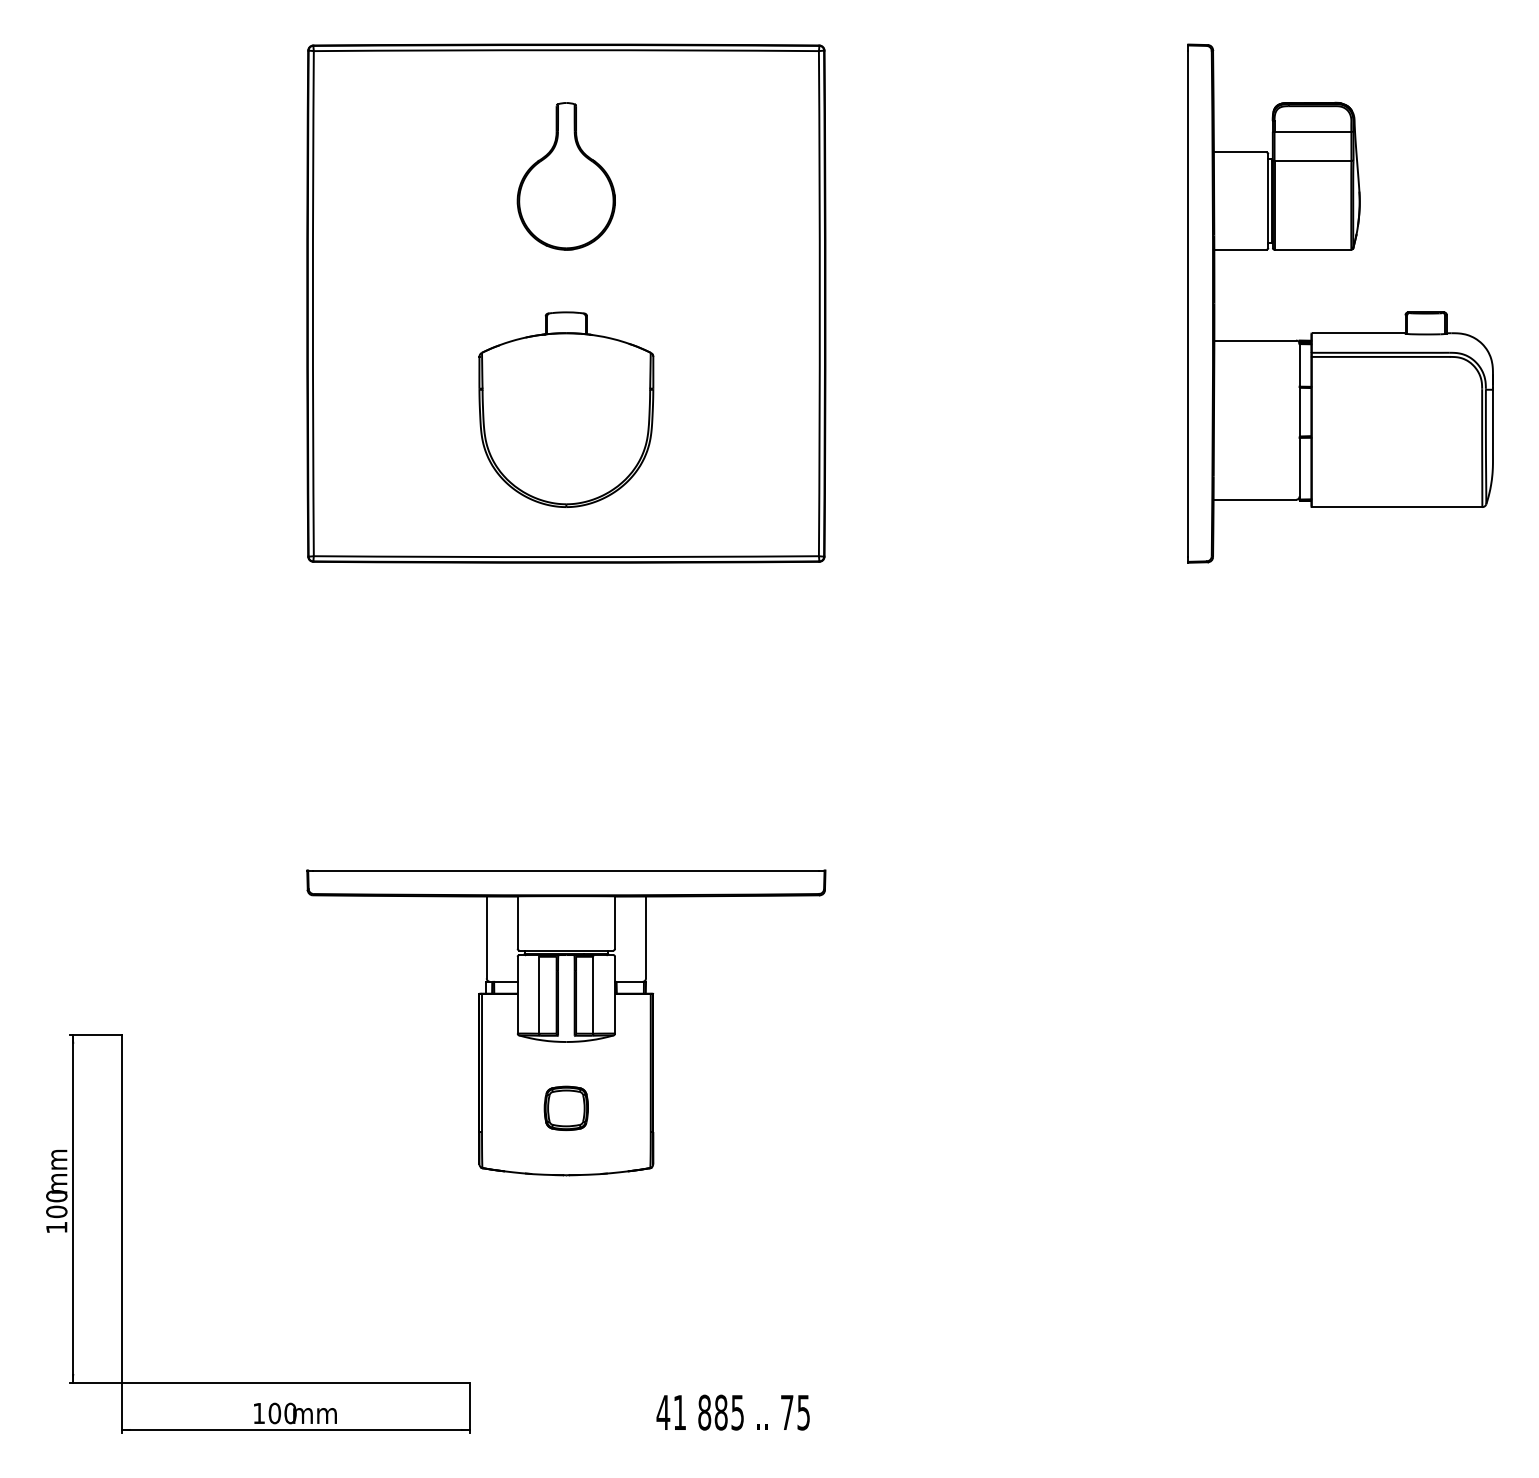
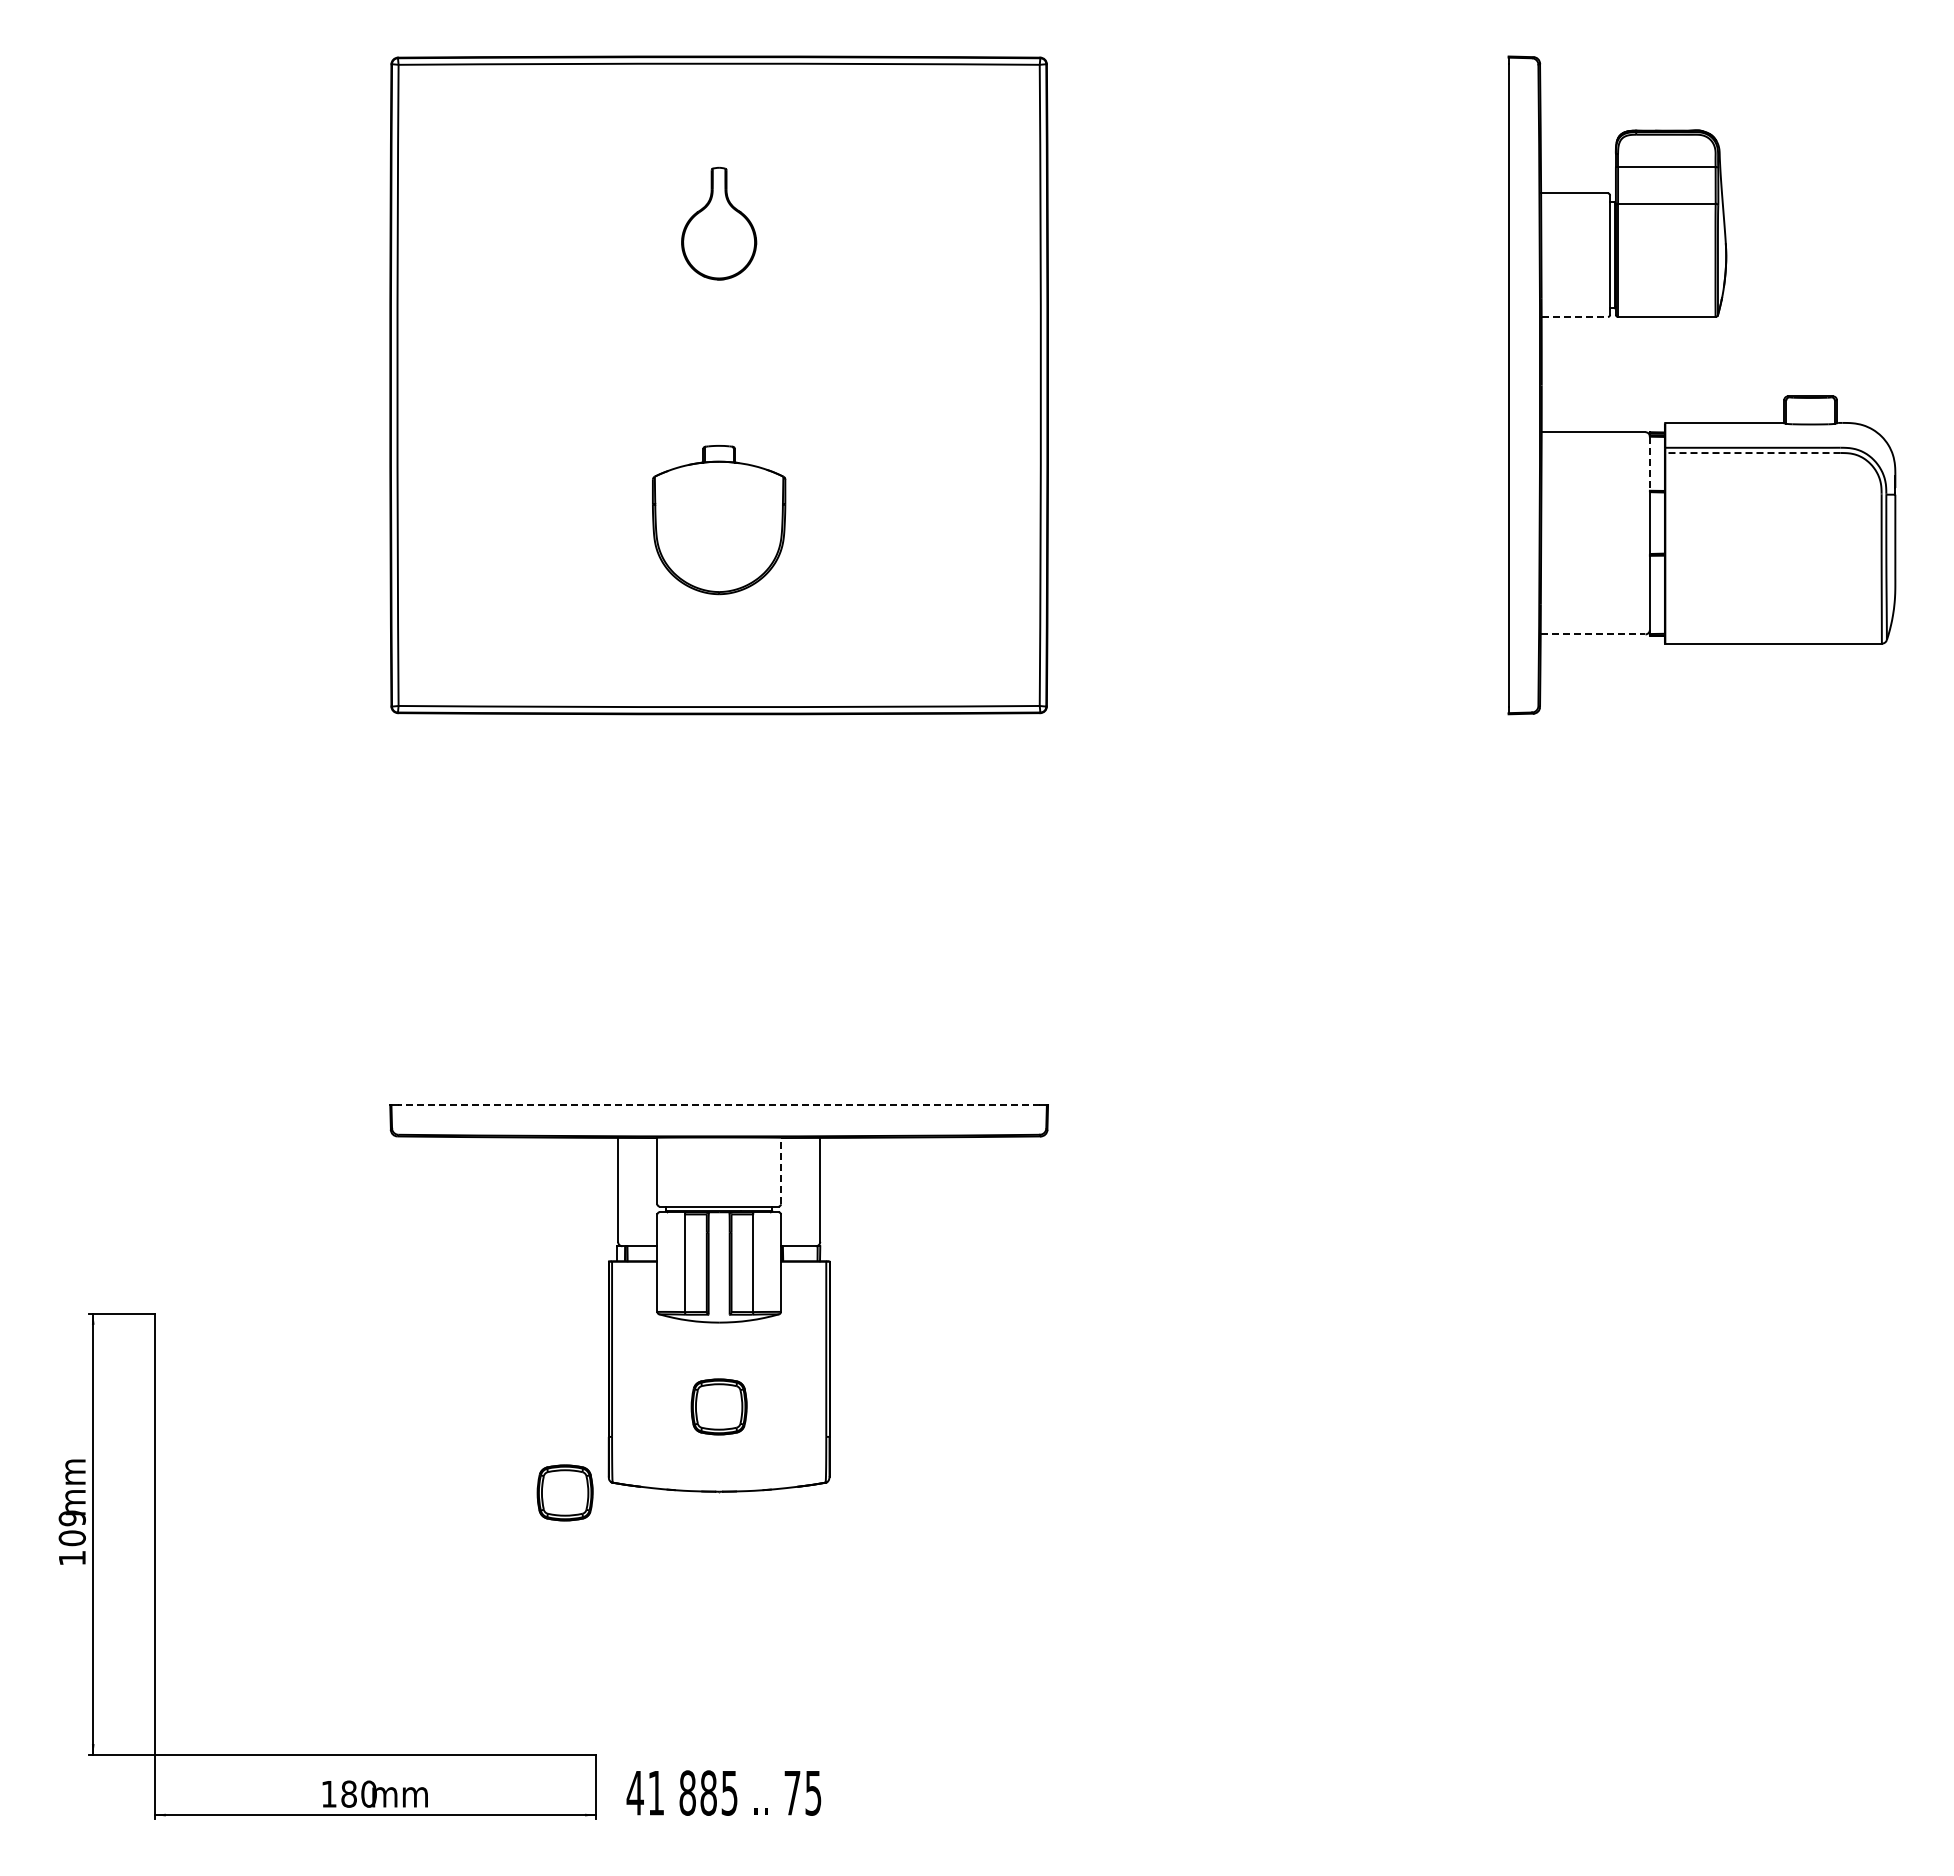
part: (565, 176) -> (718, 223), size x0.6
line: (1240, 249) -> (1575, 316), solid -> dashed
line: (1380, 357) -> (1752, 453), solid -> dashed
line: (1299, 365) -> (1649, 464), solid -> dashed
part: (565, 409) -> (718, 519), size x0.6
line: (1255, 499) -> (1593, 634), solid -> dashed
line: (565, 870) -> (718, 1105), solid -> dashed
line: (614, 922) -> (780, 1170), solid -> dashed
part: (444, 1175) -> (564, 1492), added
text: (56, 1196) -> (71, 1518), 100 -> 109
text: (274, 1412) -> (348, 1793), 100 -> 180
text: (732, 1412) -> (723, 1792), moved

